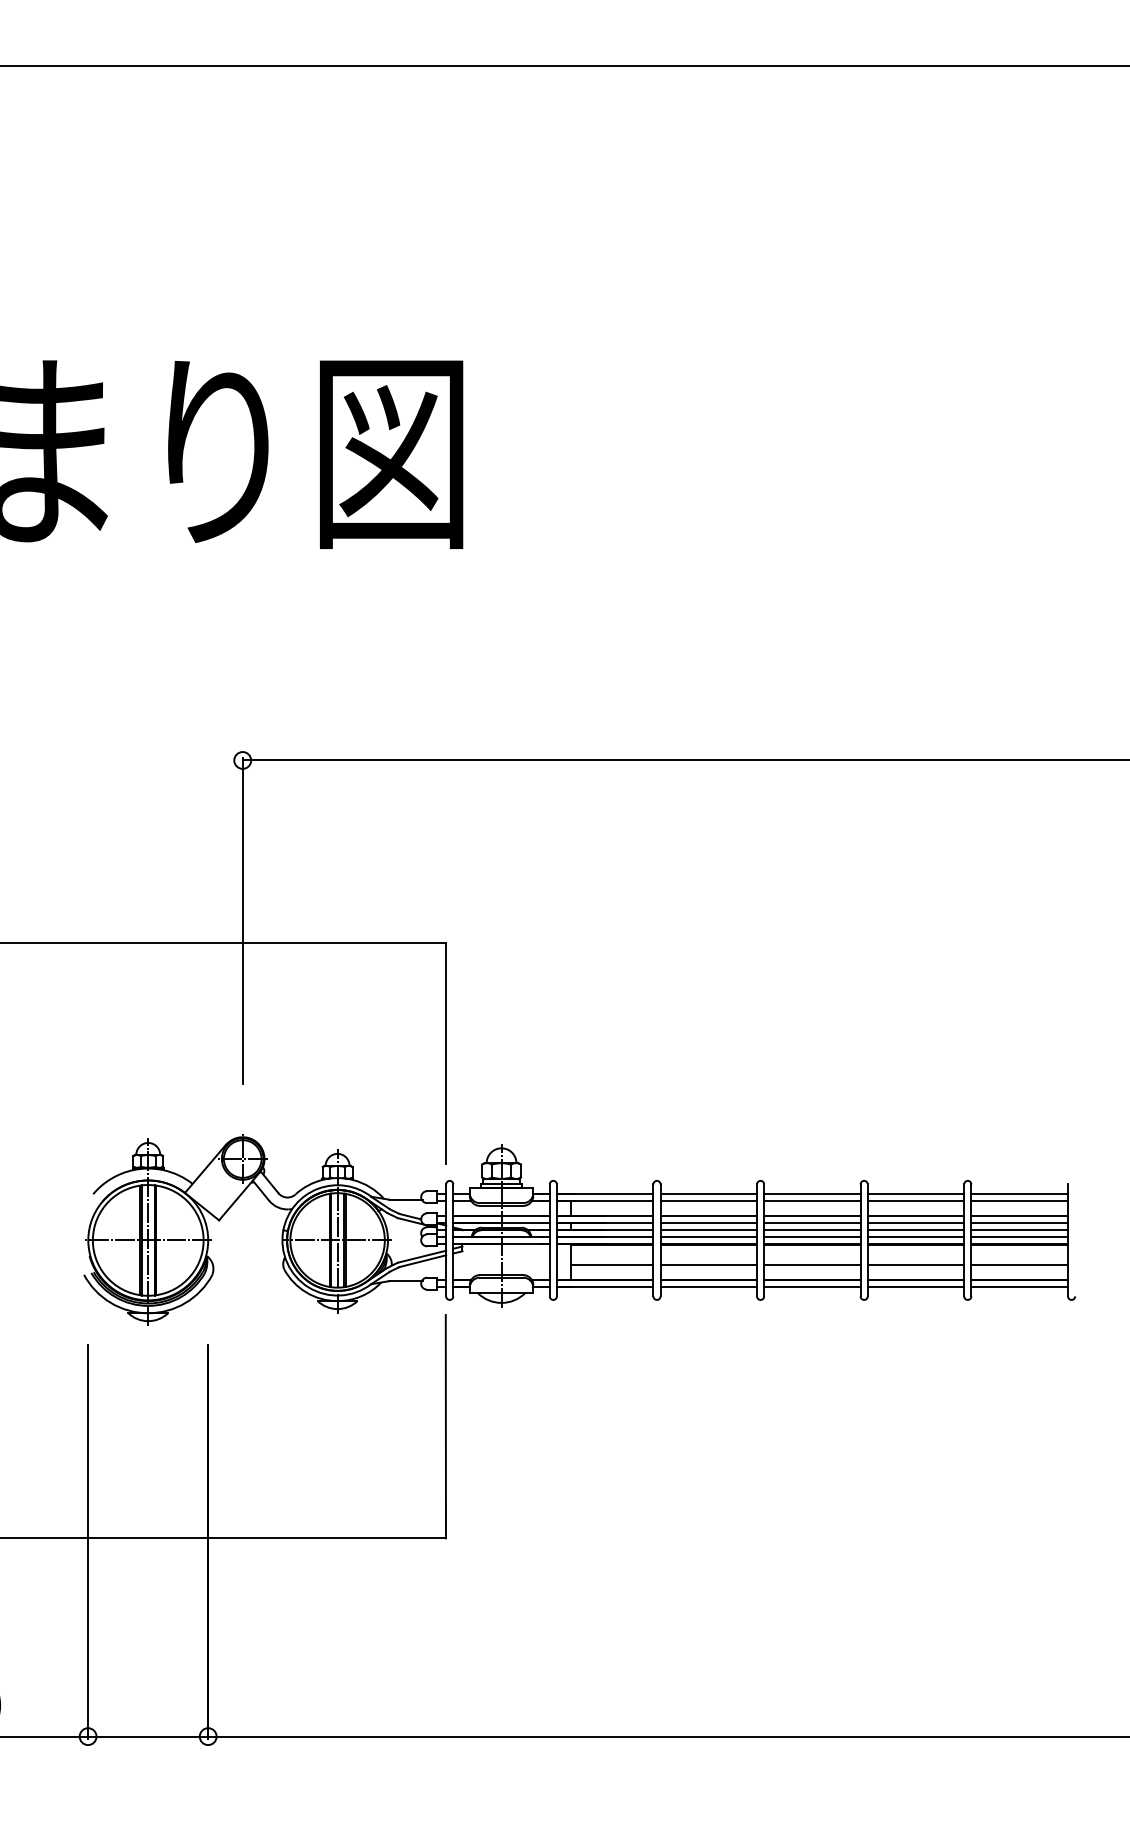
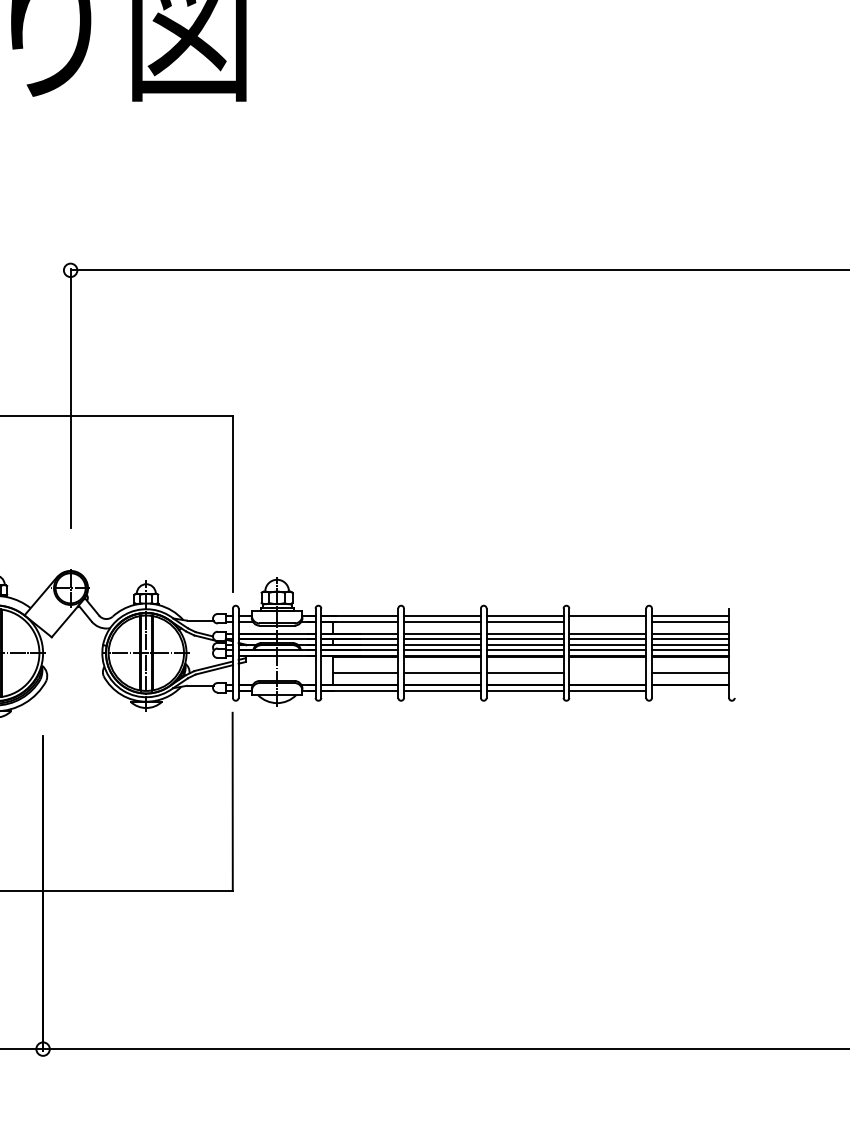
line: (915, 1200) -> (607, 621), removed
line: (915, 1264) -> (607, 672), removed
line: (1019, 1287) -> (690, 690), removed

